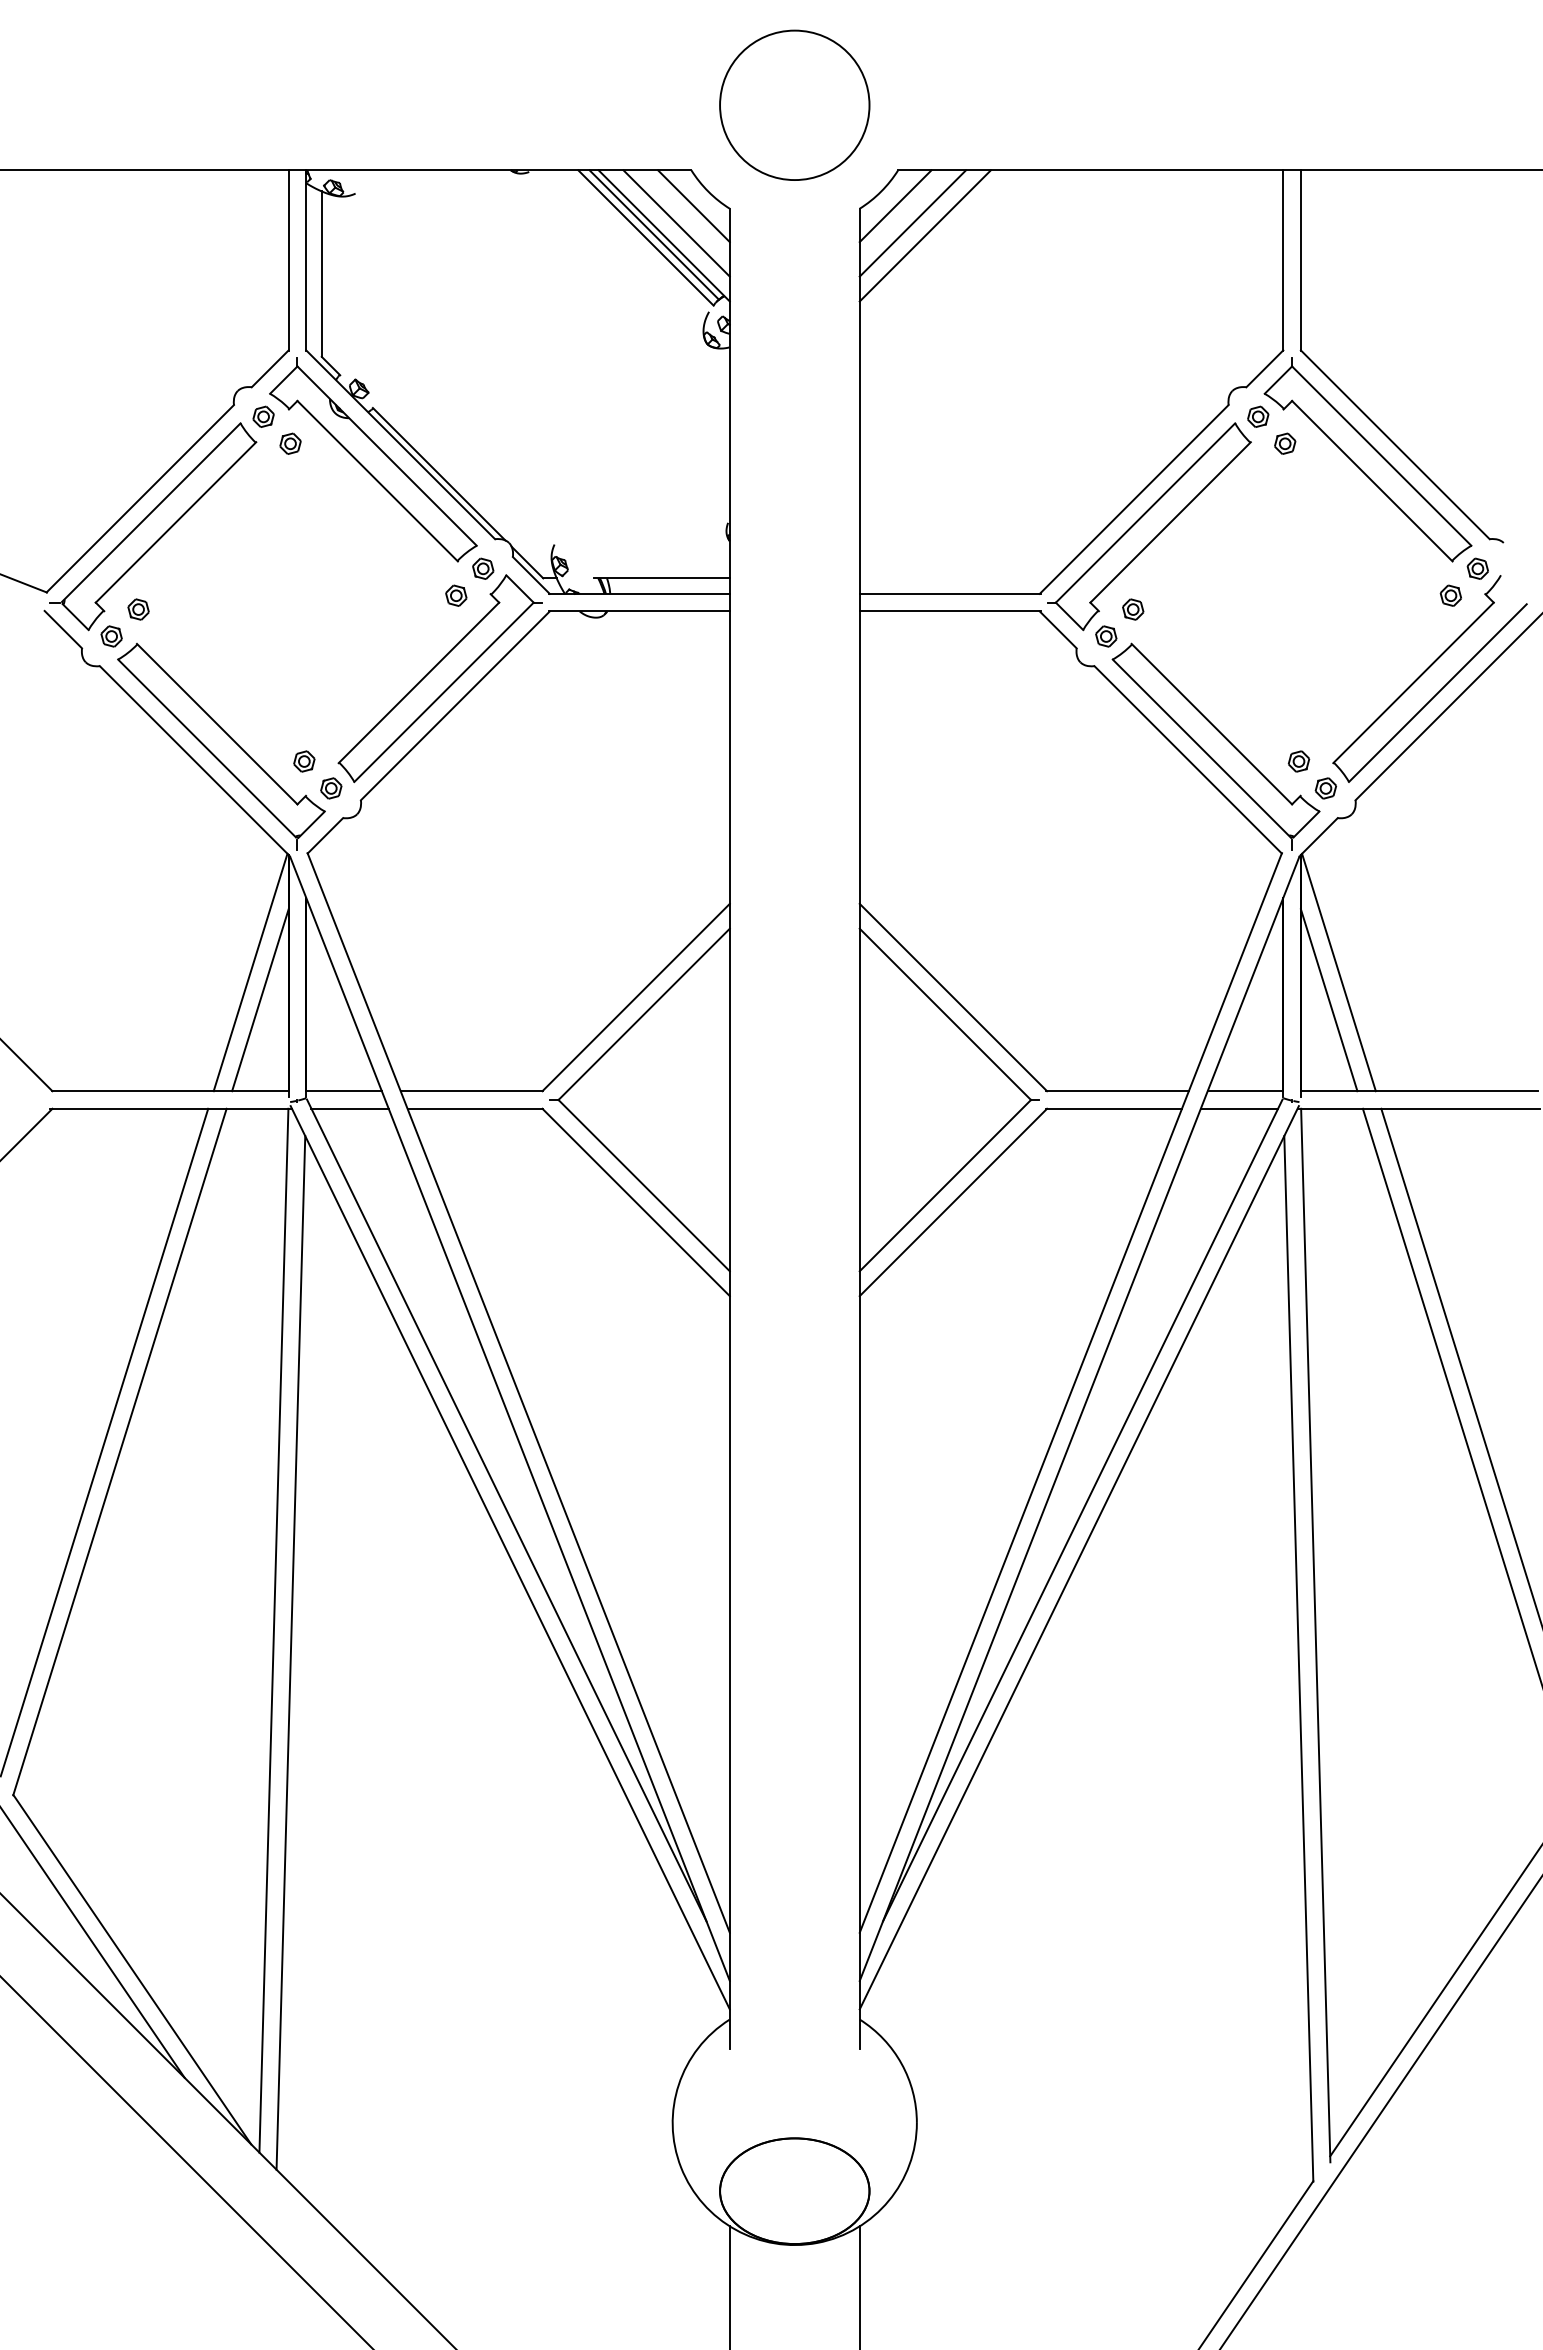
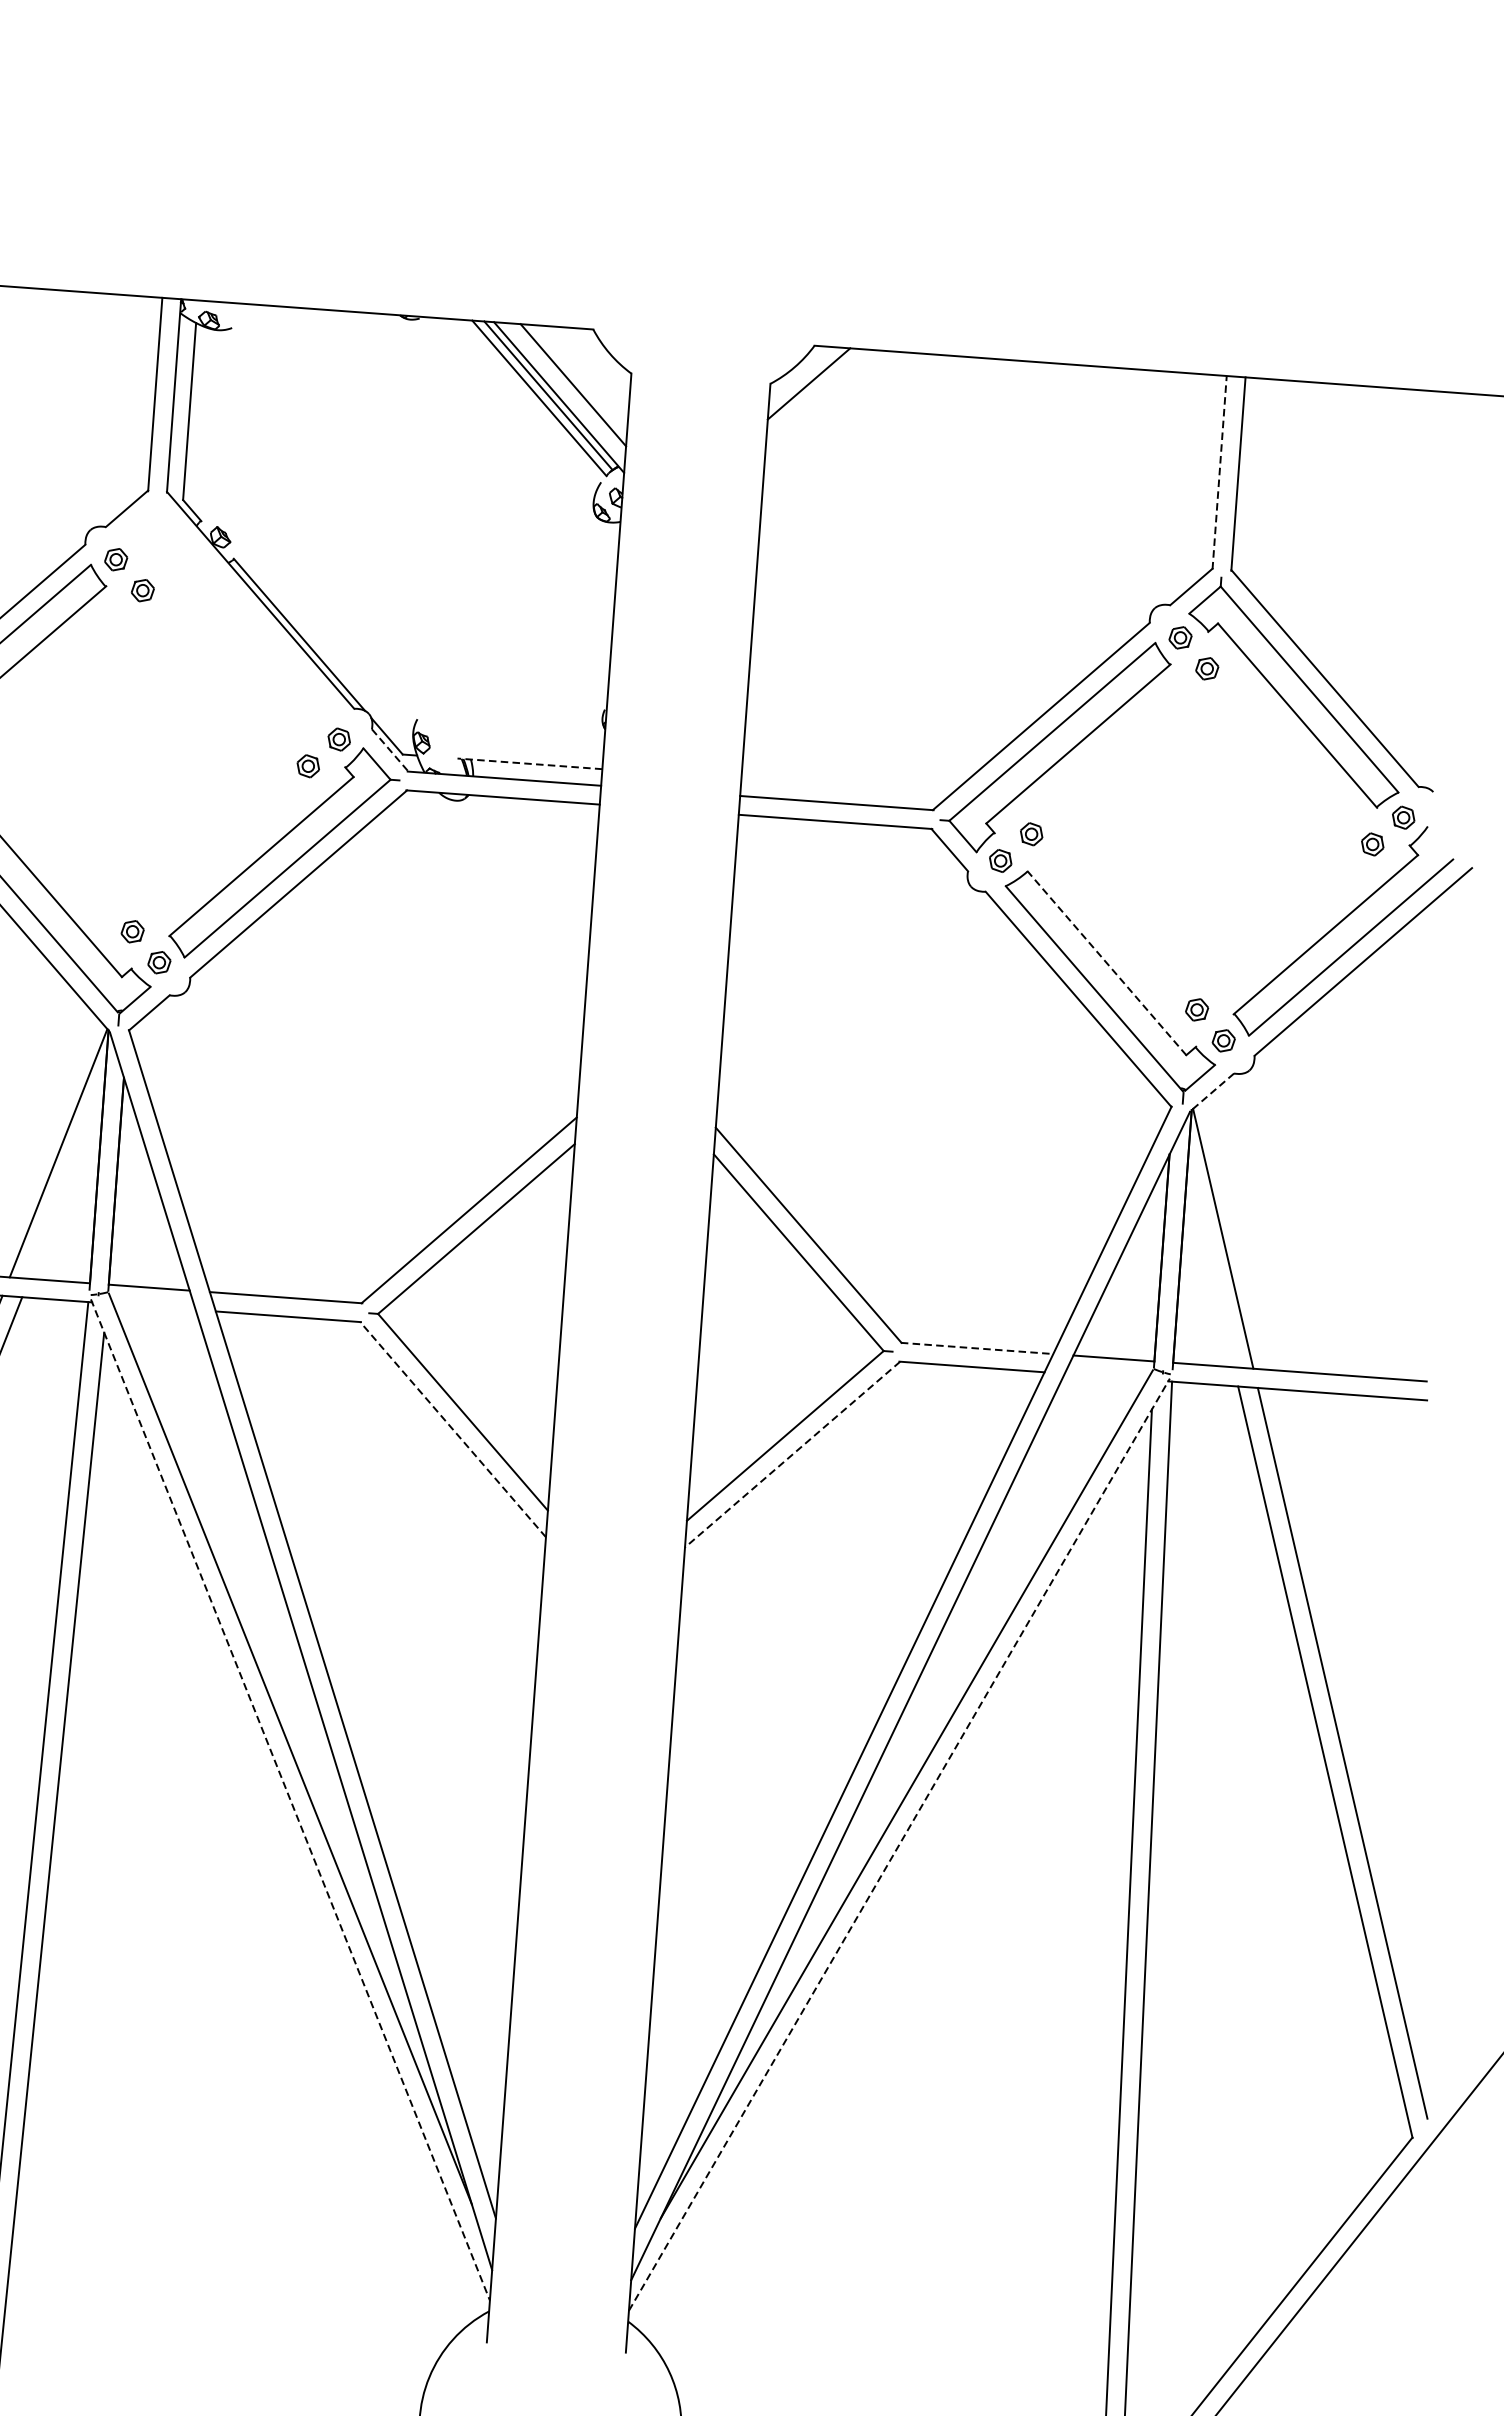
circle: (794, 104) -> (708, 267), removed
line: (693, 206) -> (592, 368), removed
line: (912, 223) -> (825, 403), removed
line: (924, 235) -> (837, 417), removed
line: (1283, 260) -> (1219, 472), solid -> dashed
part: (373, 459) -> (230, 613), removed
line: (531, 575) -> (390, 750), solid -> dashed
line: (662, 578) -> (530, 764), solid -> dashed
line: (1212, 724) -> (1107, 963), solid -> dashed
line: (1318, 837) -> (1211, 1092), solid -> dashed
line: (260, 1000) -> (66, 1184), removed
line: (1328, 1000) -> (1209, 1267), removed
line: (1118, 1091) -> (977, 1348), solid -> dashed
line: (349, 1108) -> (153, 1306), removed
line: (1239, 1108) -> (1106, 1376), removed
line: (635, 1202) -> (452, 1429), solid -> dashed
line: (953, 1202) -> (792, 1454), solid -> dashed
line: (1079, 1557) -> (899, 1844), solid -> dashed
line: (510, 1558) -> (290, 1800), solid -> dashed

